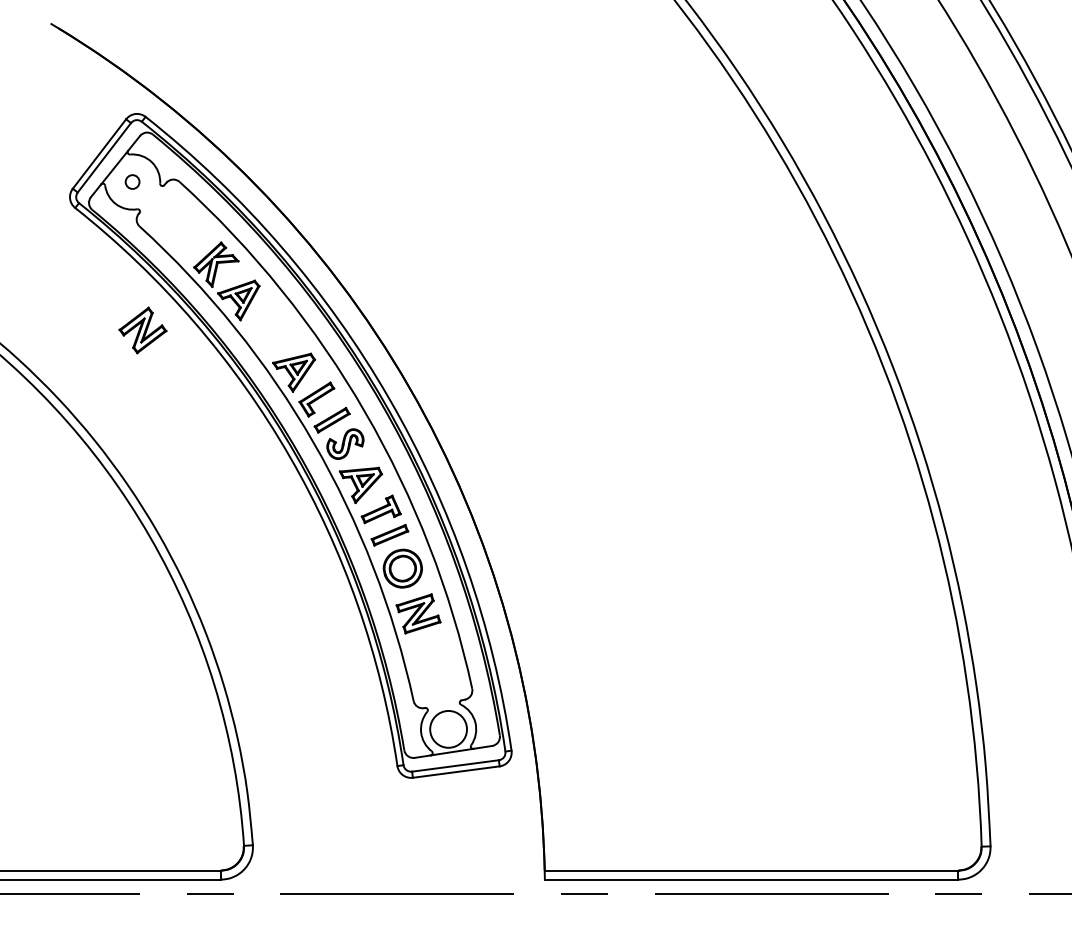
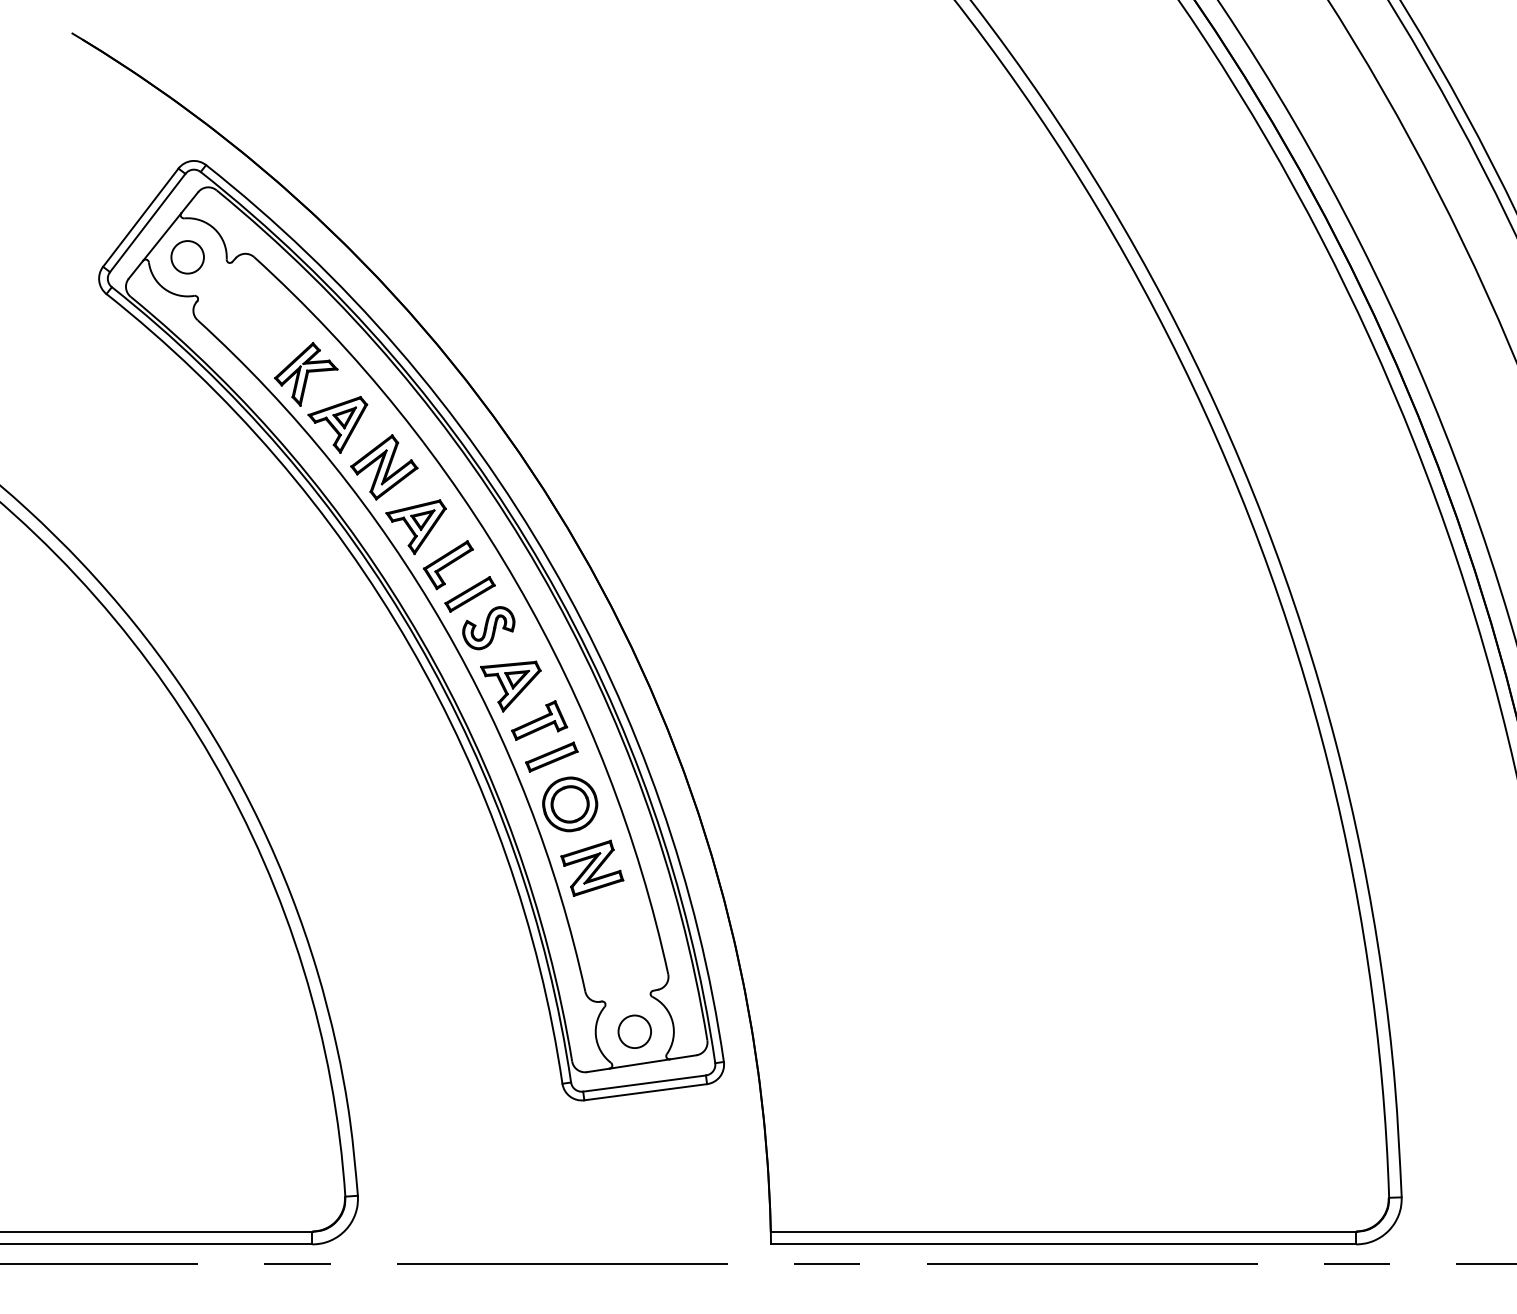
circle: (132, 182) -> (187, 257), size x1.67
part: (143, 330) -> (384, 467), moved
circle: (448, 729) -> (634, 1031), size x0.62

